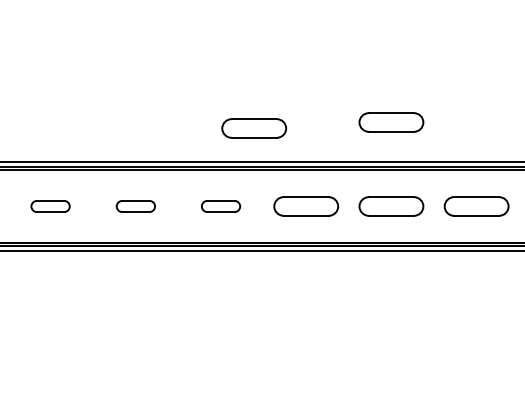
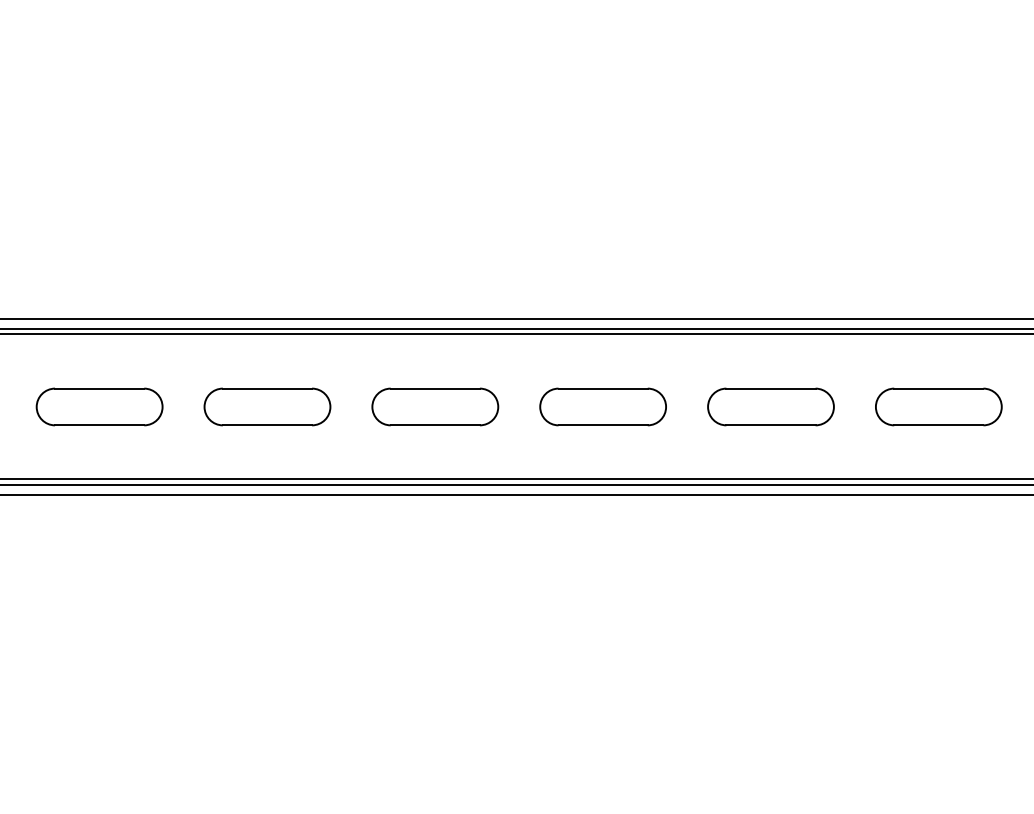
part: (391, 122) -> (771, 241), removed
part: (254, 128) -> (501, 253), removed
part: (50, 206) -> (99, 407), size x1.67
part: (135, 206) -> (266, 407), size x1.67
part: (220, 206) -> (434, 407), size x1.67

